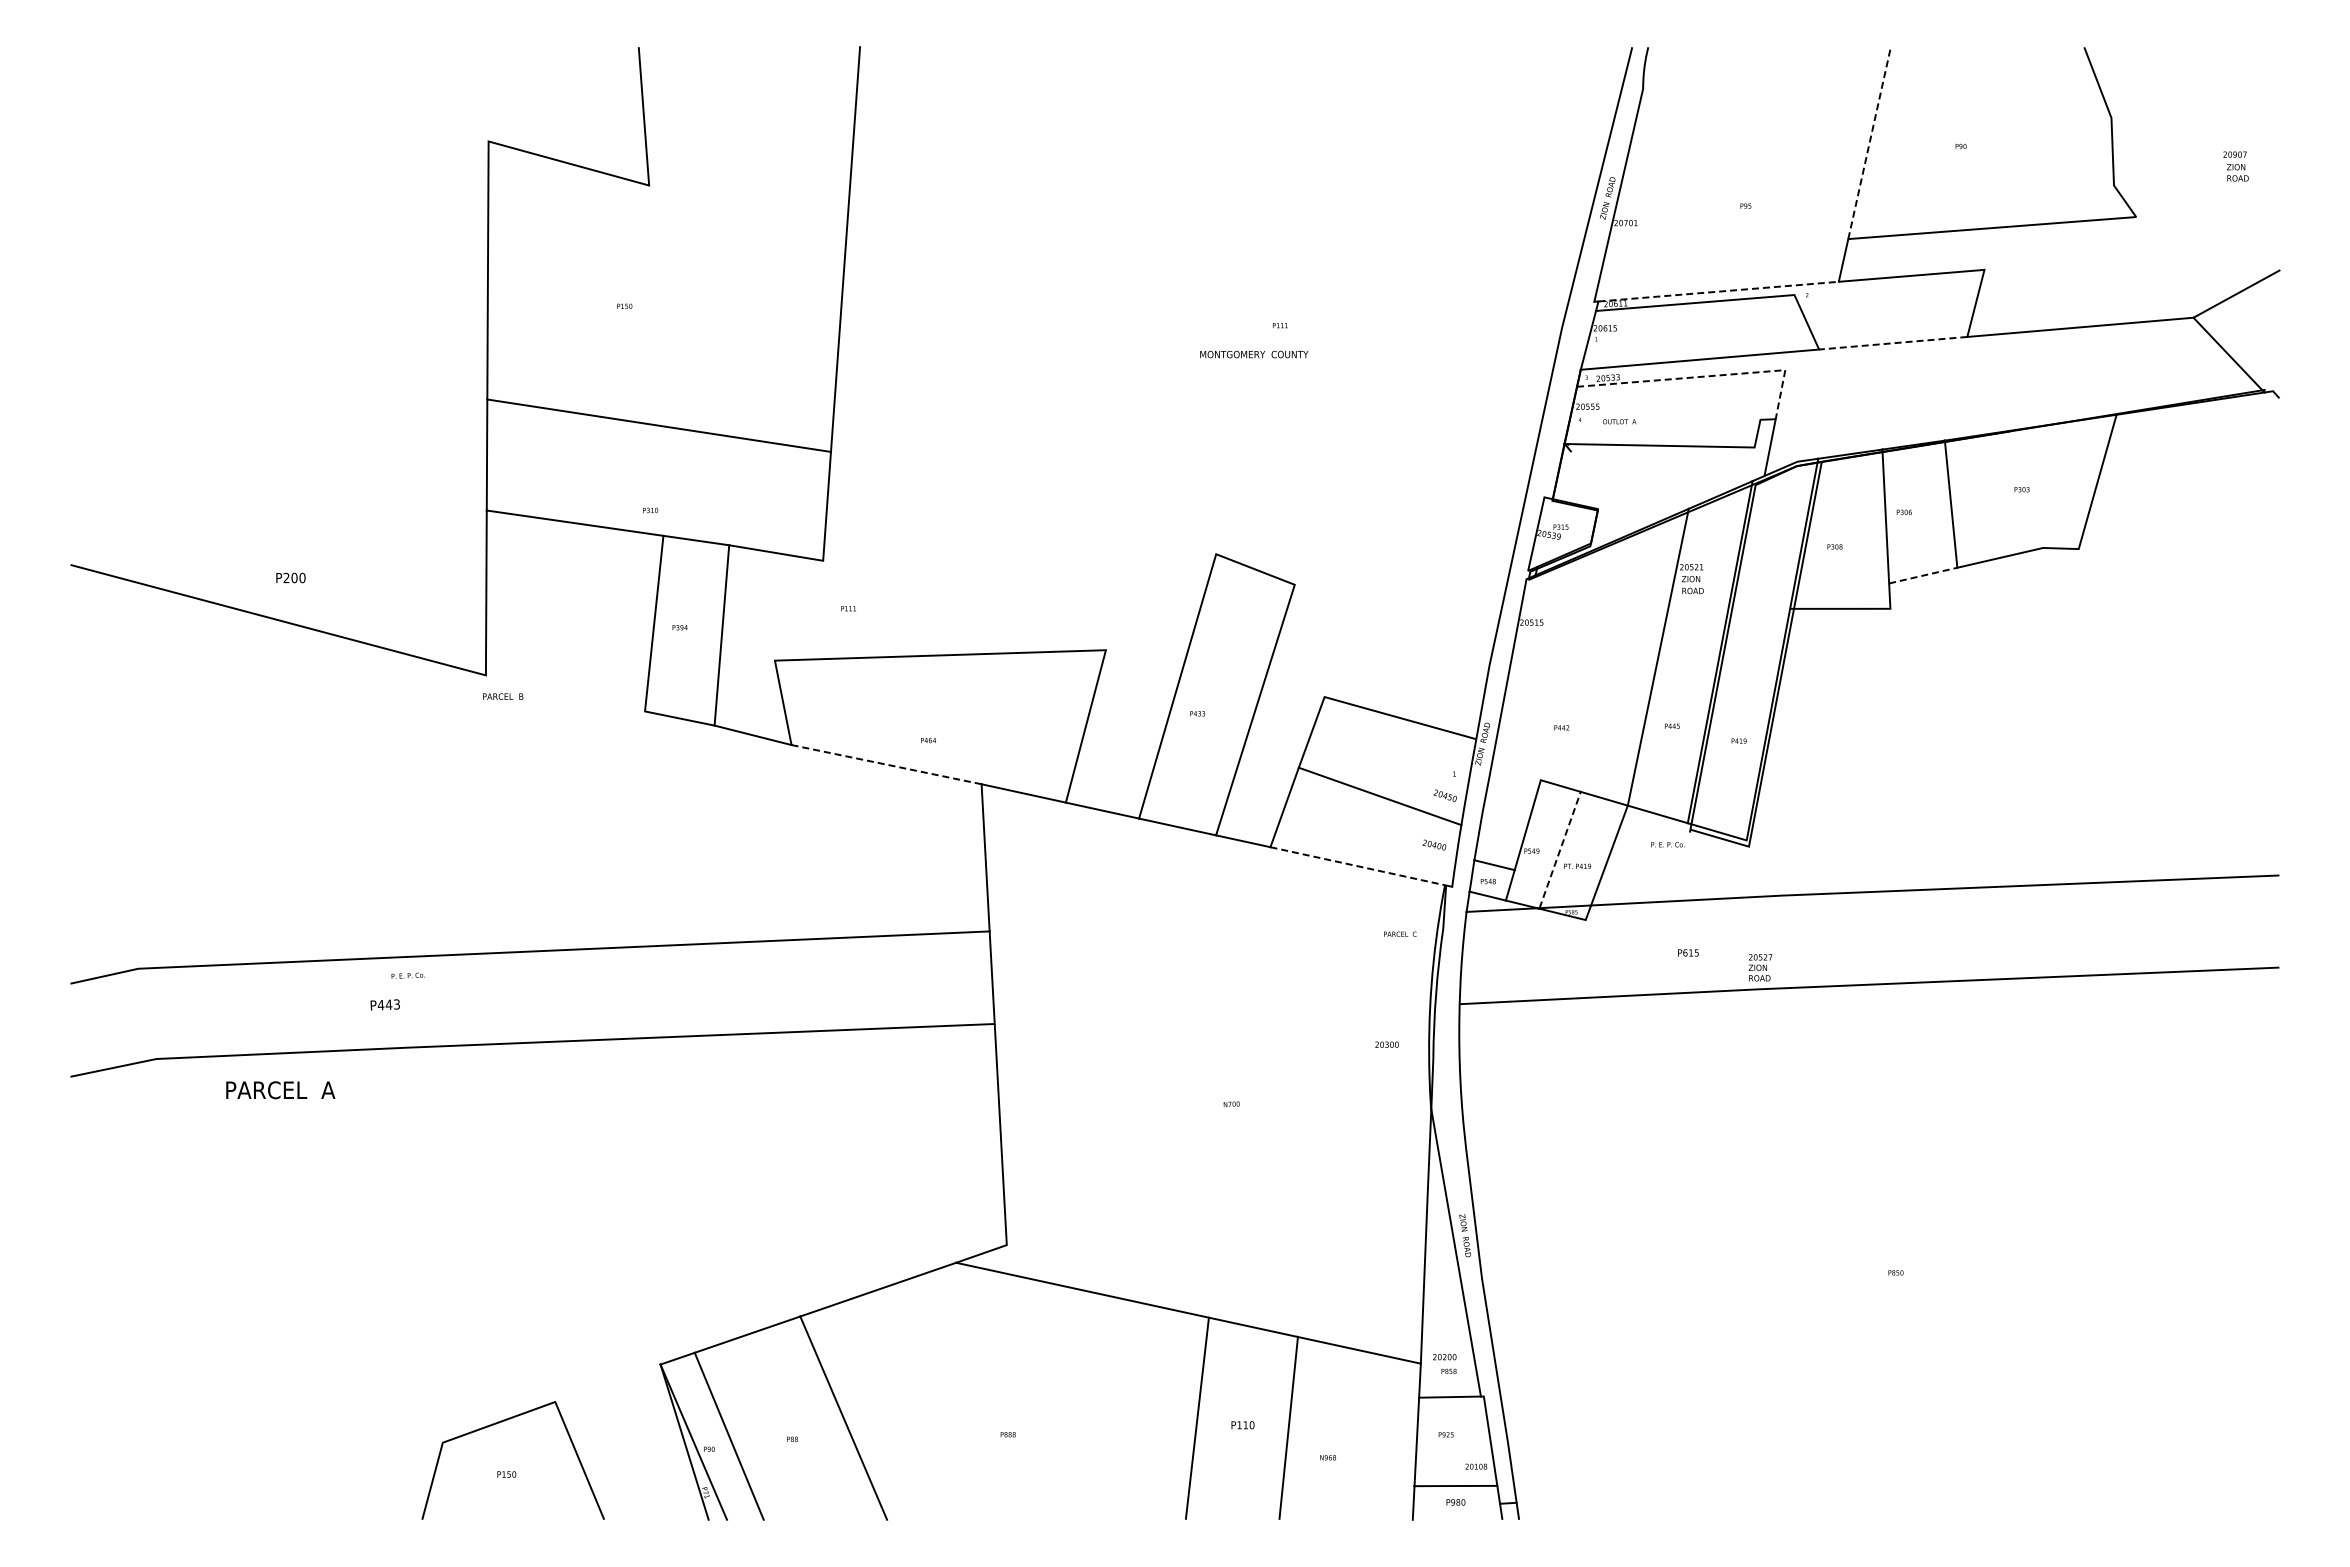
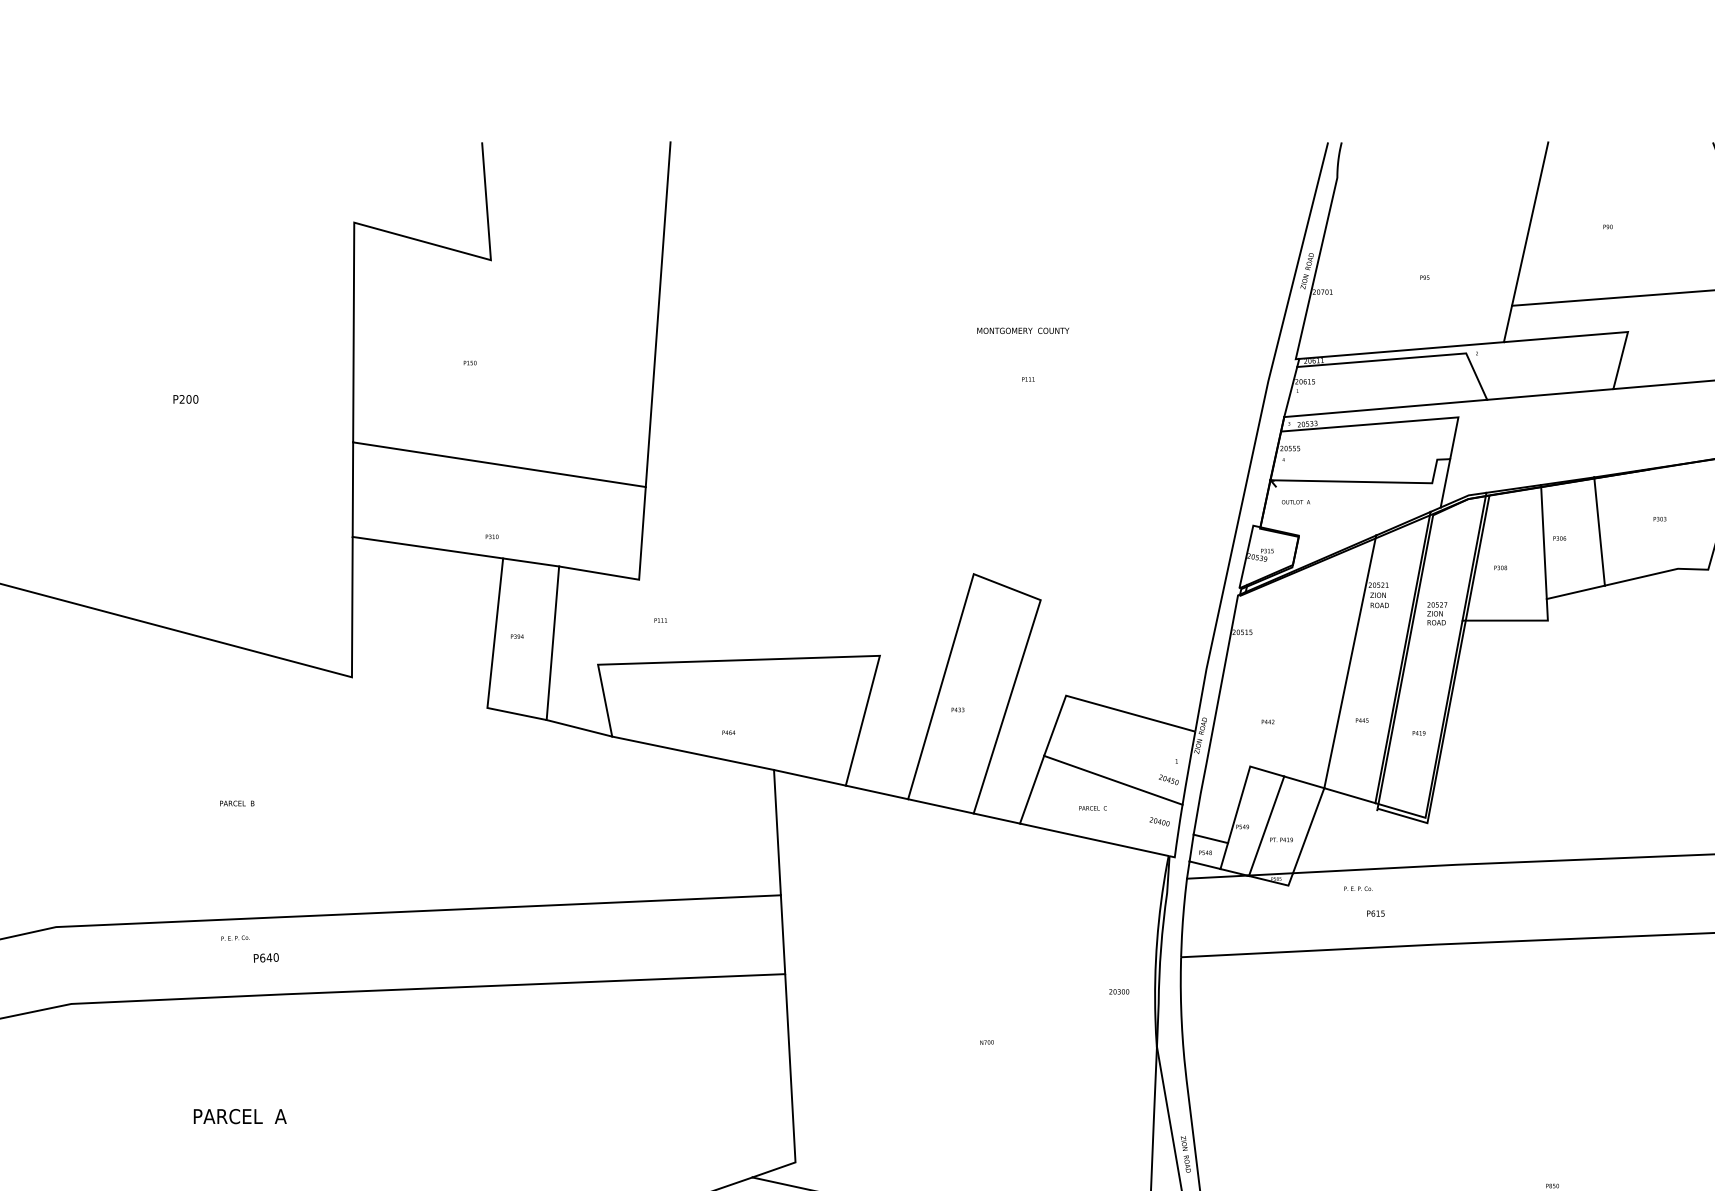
line: (1869, 142) -> (1530, 223), dashed -> solid
line: (1718, 291) -> (1401, 350), dashed -> solid
line: (1892, 343) -> (1549, 394), dashed -> solid
text: (1254, 354) -> (1023, 330), moved
line: (1707, 376) -> (1392, 422), dashed -> solid
text: (1619, 421) -> (1295, 501), moved
line: (1923, 575) -> (1576, 592), dashed -> solid
text: (290, 577) -> (185, 398), moved
text: (503, 696) -> (237, 803), moved
line: (887, 764) -> (693, 753), dashed -> solid
text: (1667, 844) -> (1358, 888), moved
line: (1560, 850) -> (1266, 826), dashed -> solid
line: (1358, 866) -> (1094, 840), dashed -> solid
text: (1400, 933) -> (1093, 807), moved
text: (1760, 967) -> (1437, 613), moved
text: (407, 975) -> (234, 937), moved
text: (388, 1004) -> (269, 957), P443 -> P640
text: (280, 1090) -> (240, 1116), moved

